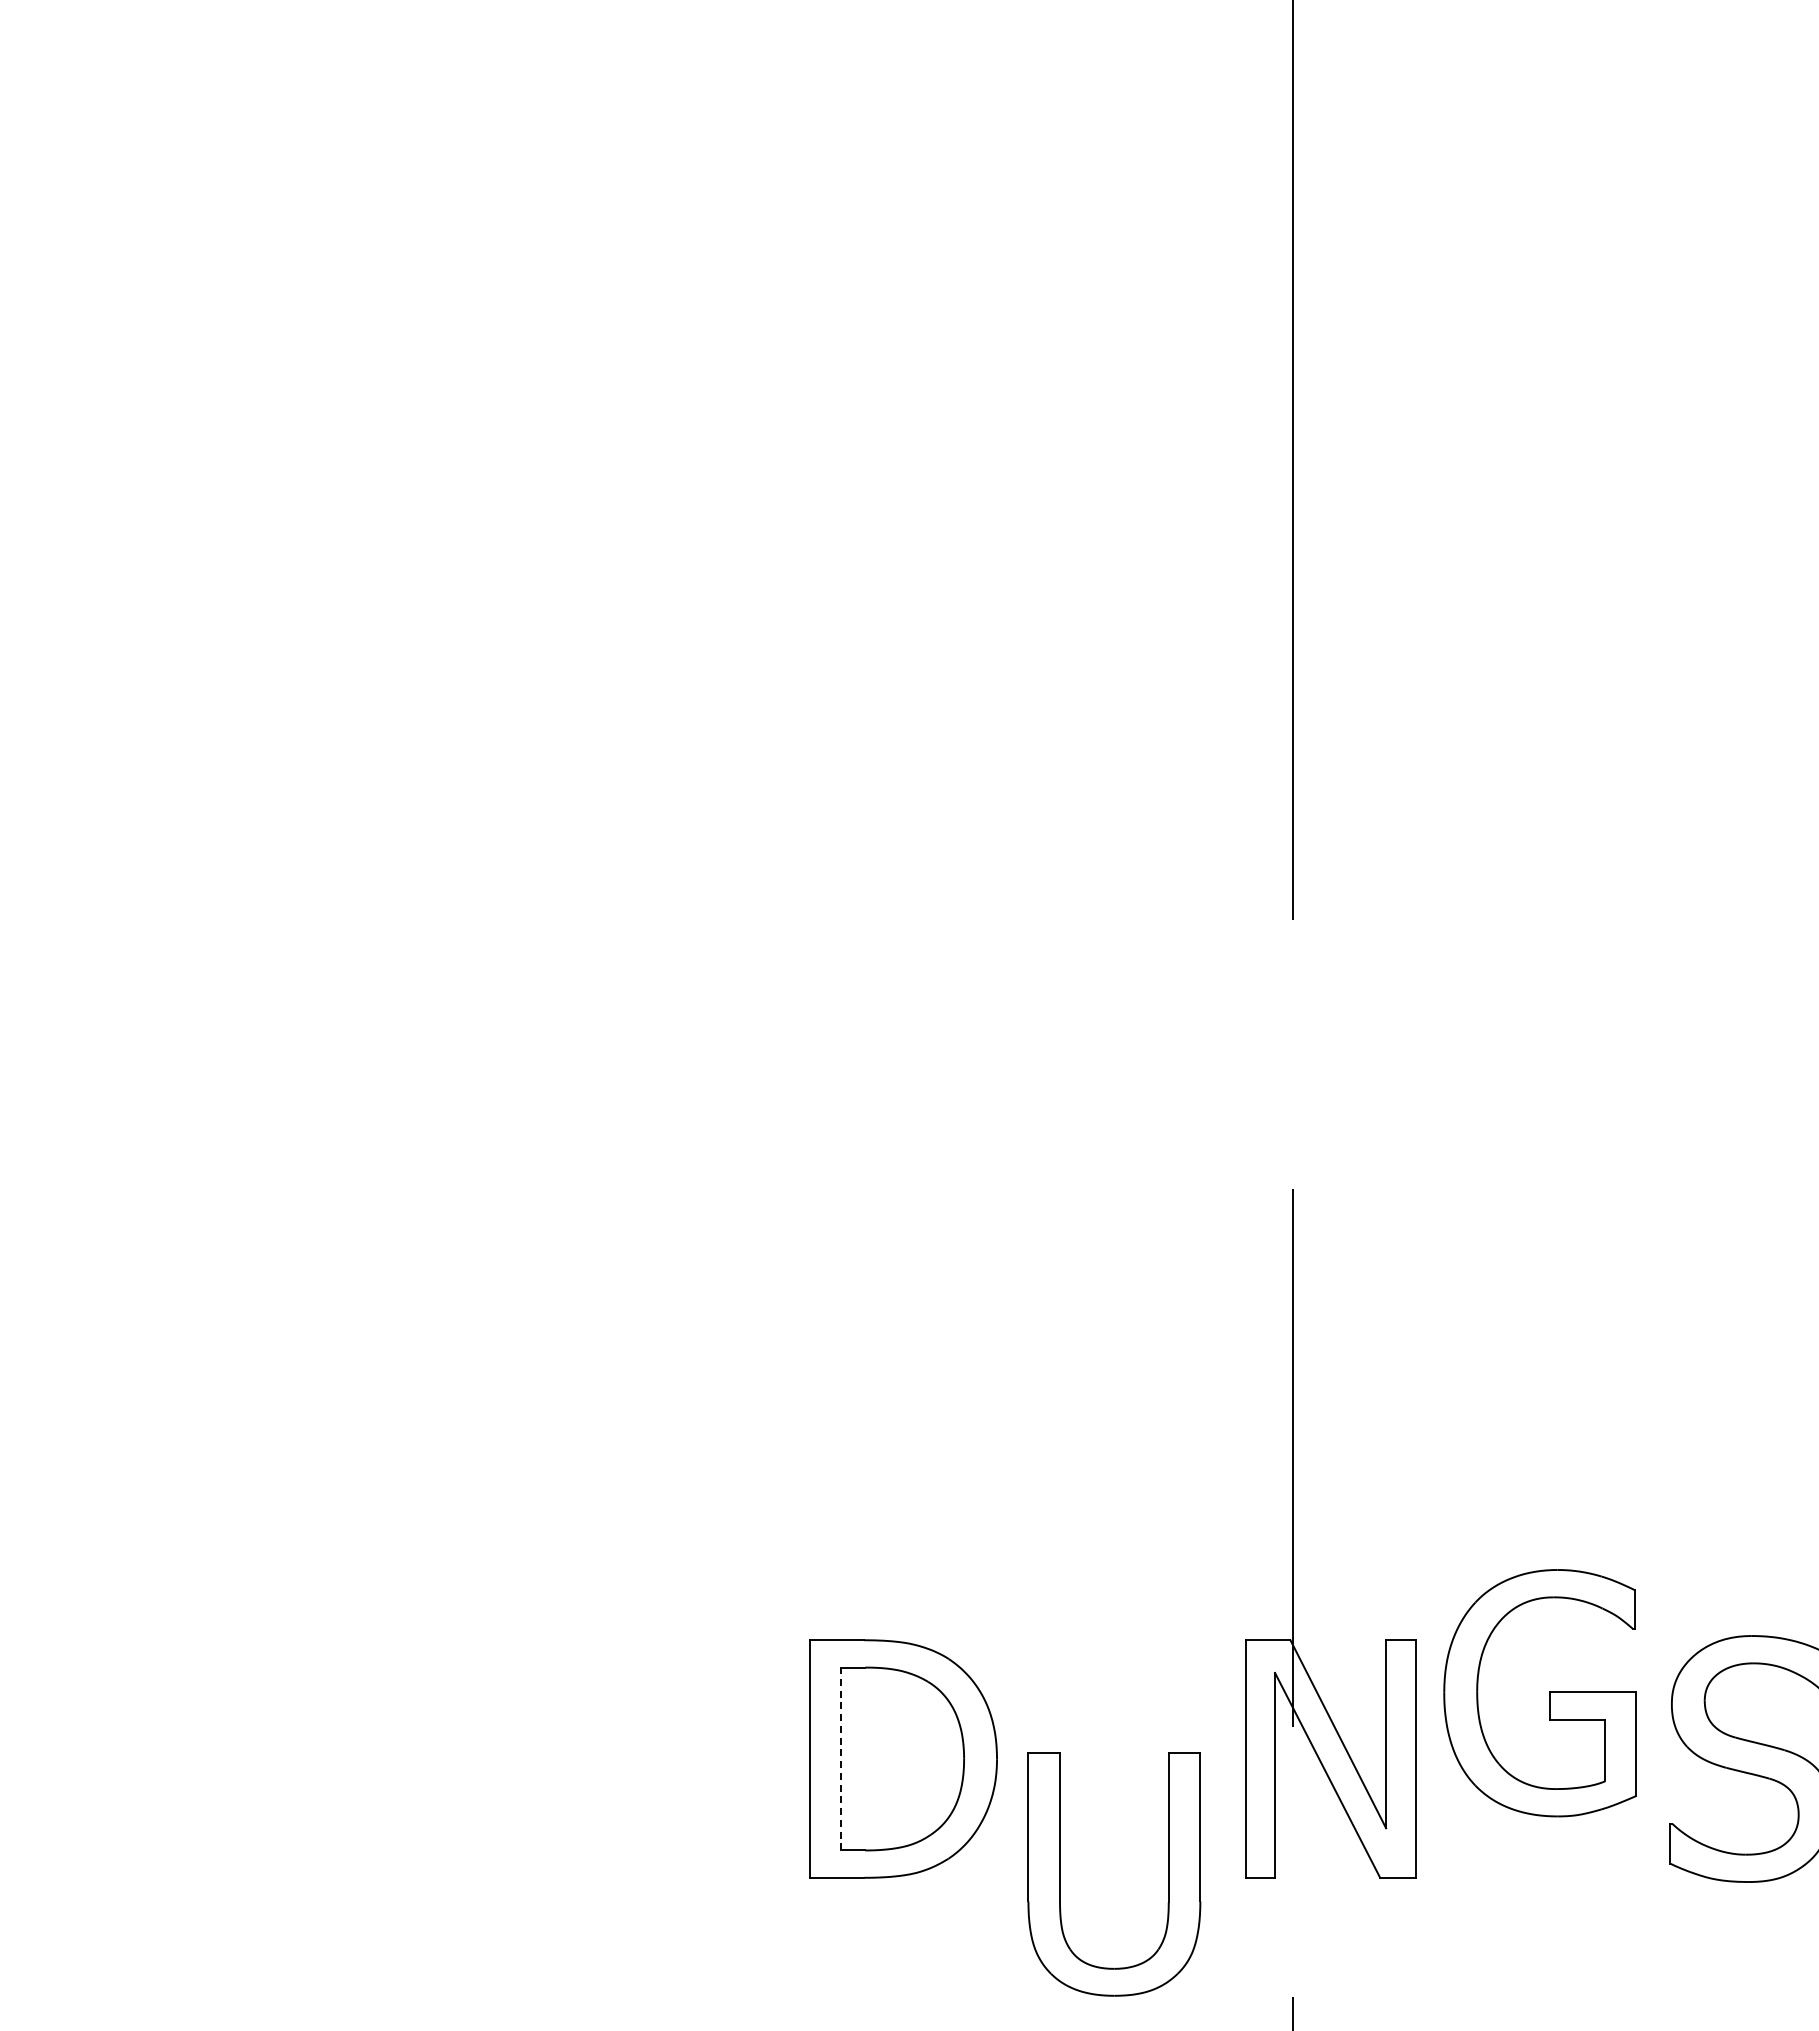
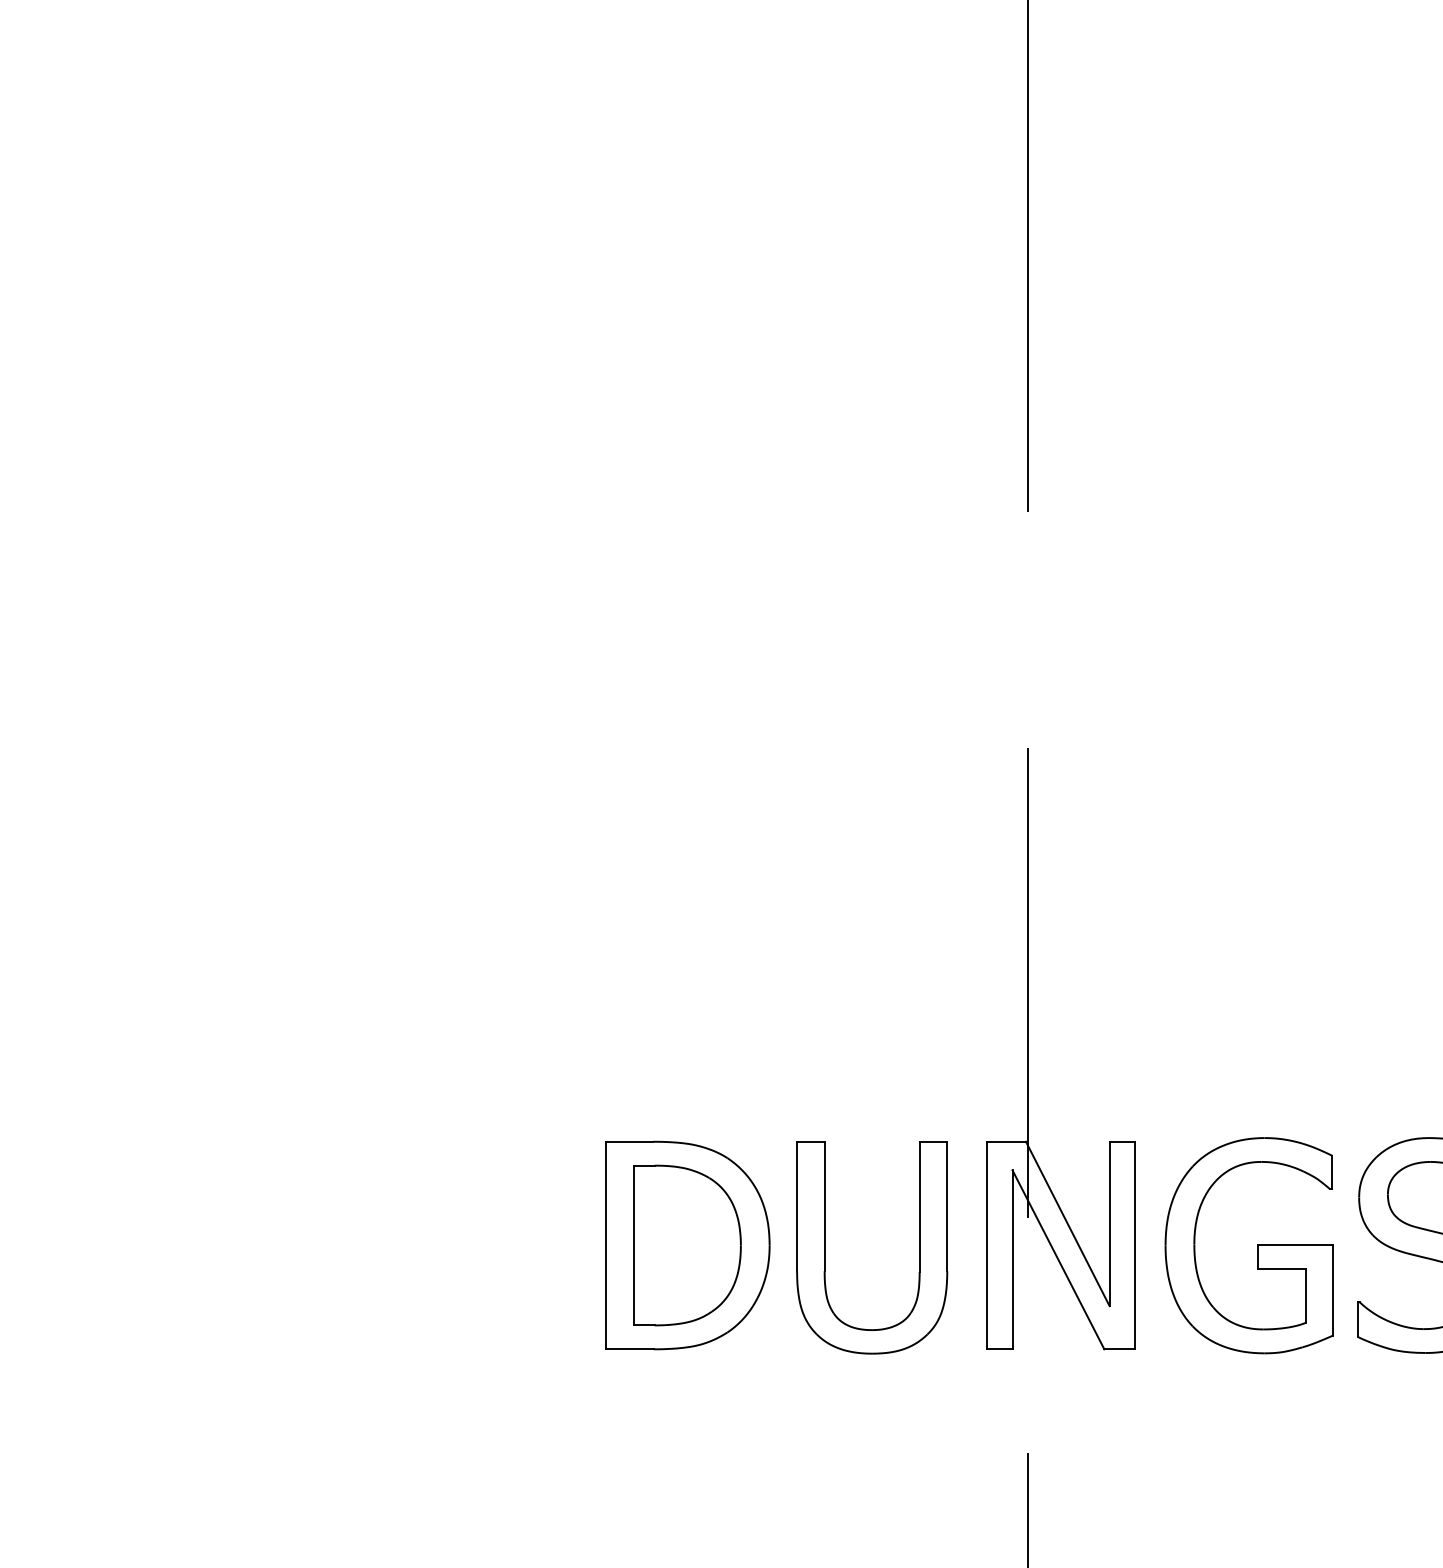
part: (1549, 1693) -> (1257, 1245), moved
line: (841, 1758) -> (633, 1245), dashed -> solid
part: (1060, 1874) -> (825, 1247), moved

